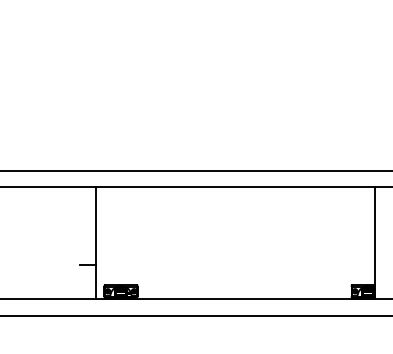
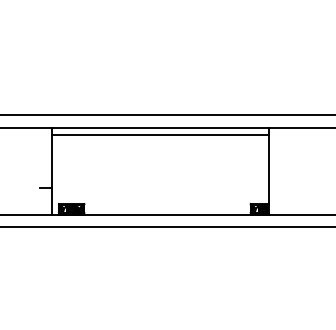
line: (234, 196) -> (159, 134), added

